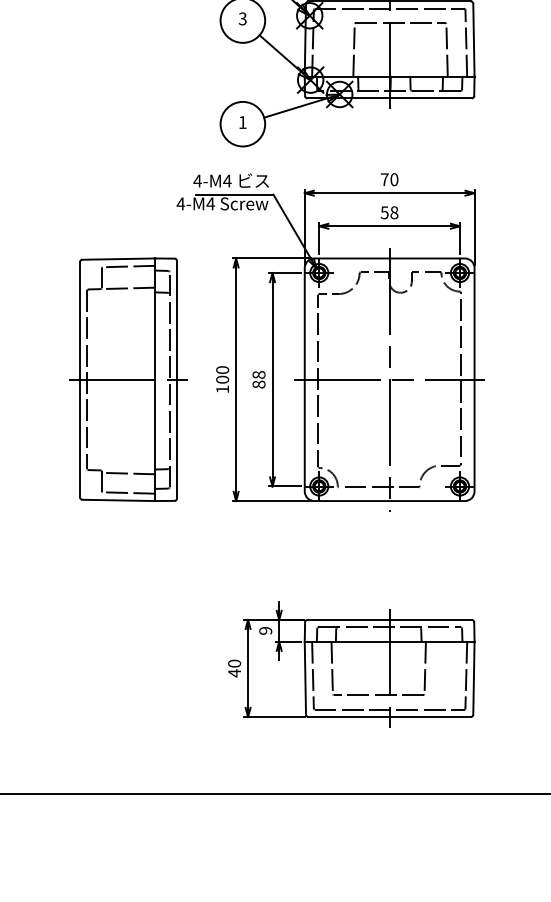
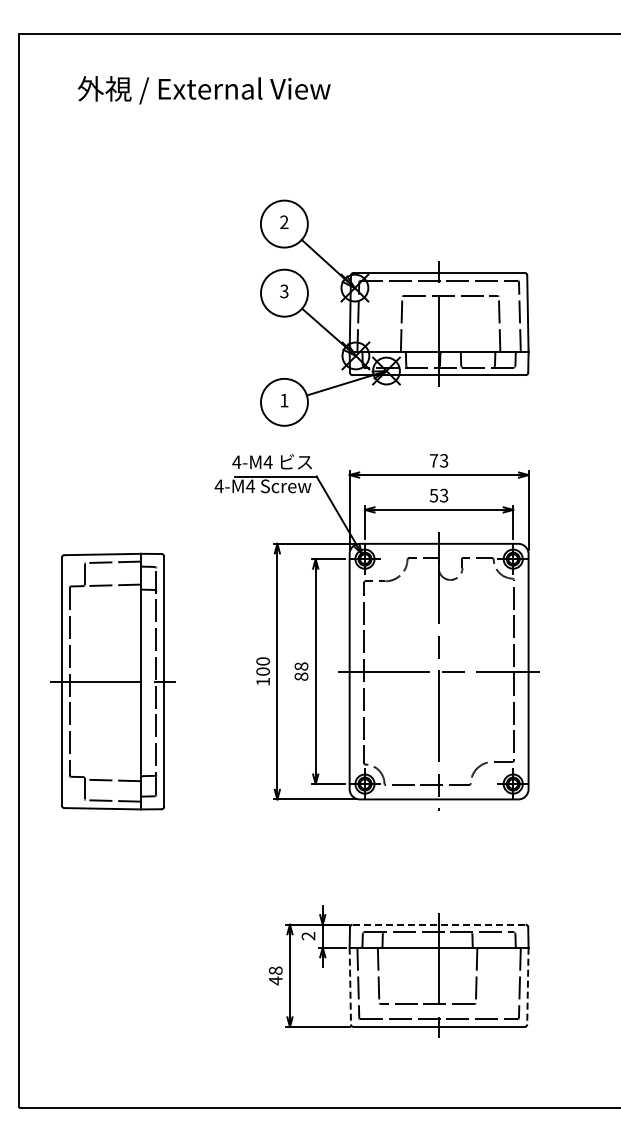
text: (394, 179) -> (444, 460), 70 -> 73
text: (393, 212) -> (443, 495), 58 -> 53
part: (128, 379) -> (112, 681), moved
line: (390, 619) -> (439, 924), solid -> dashed
text: (265, 631) -> (308, 936), 9 -> 2
text: (234, 663) -> (275, 970), 40 -> 48
line: (305, 678) -> (350, 986), solid -> dashed
line: (473, 678) -> (527, 986), solid -> dashed

